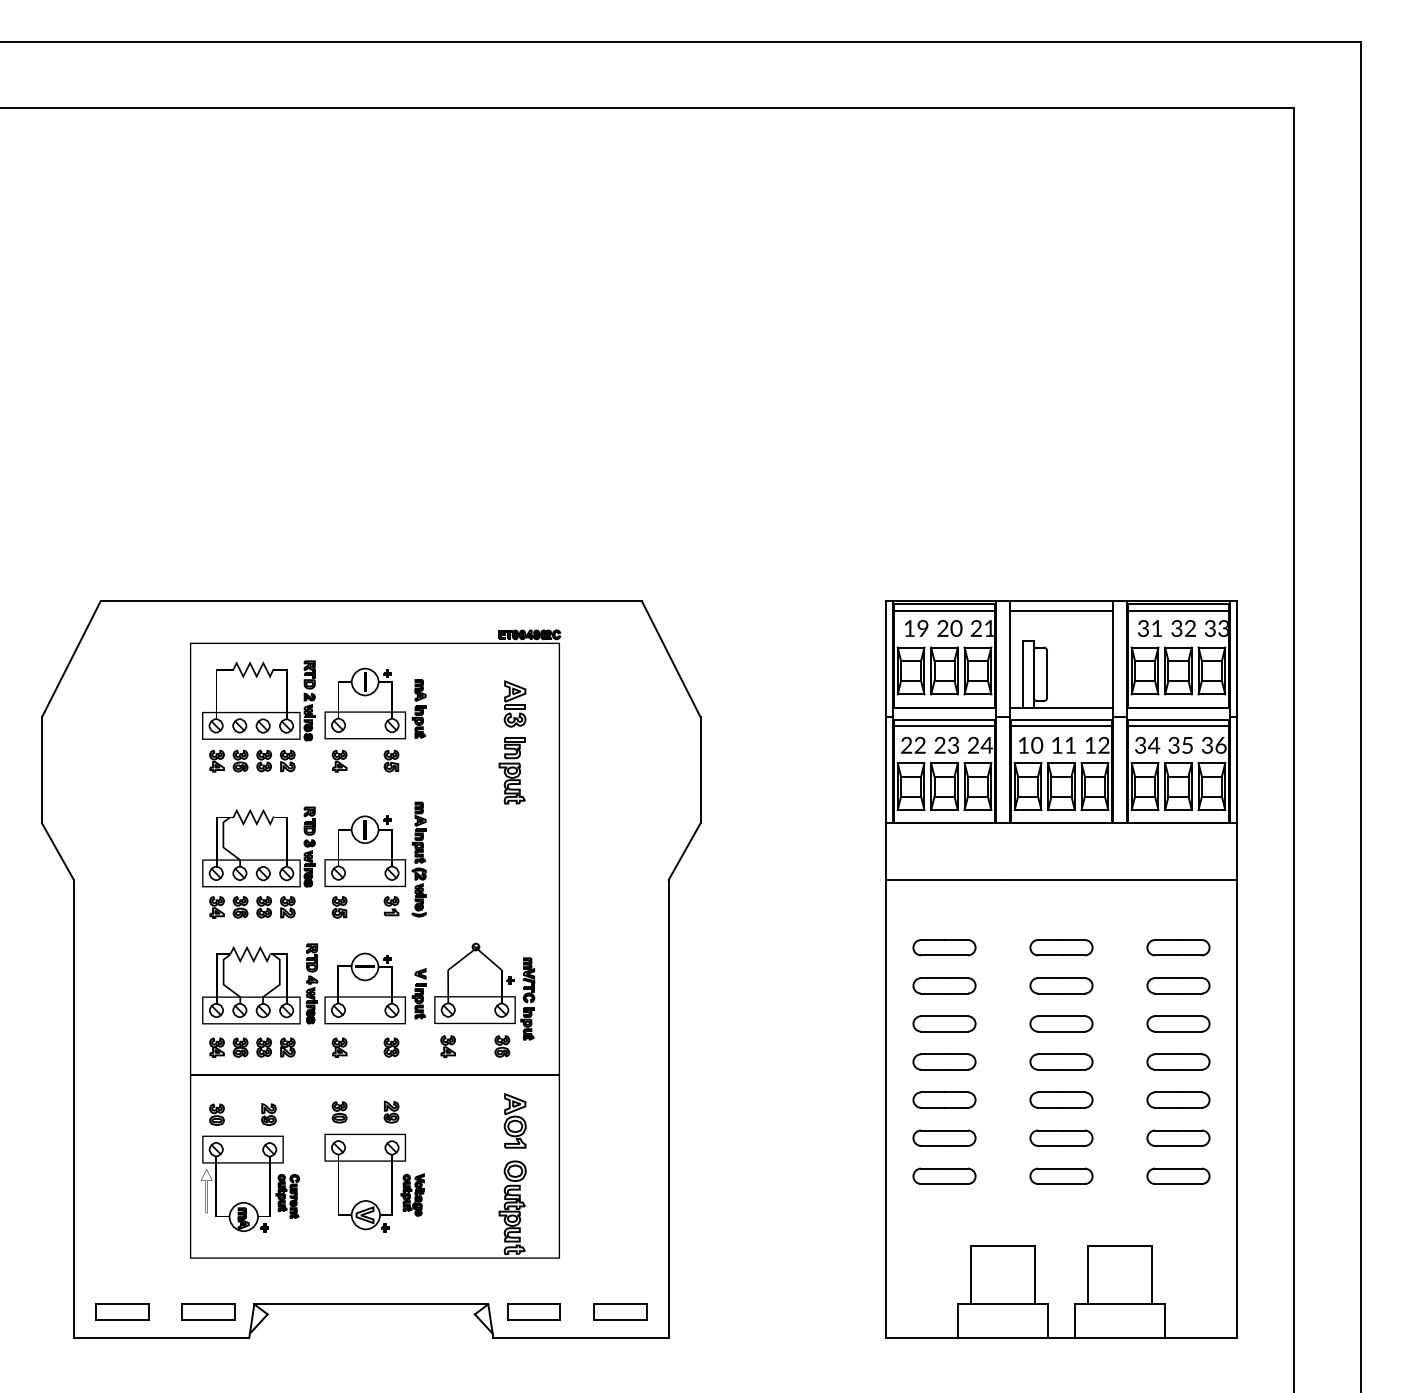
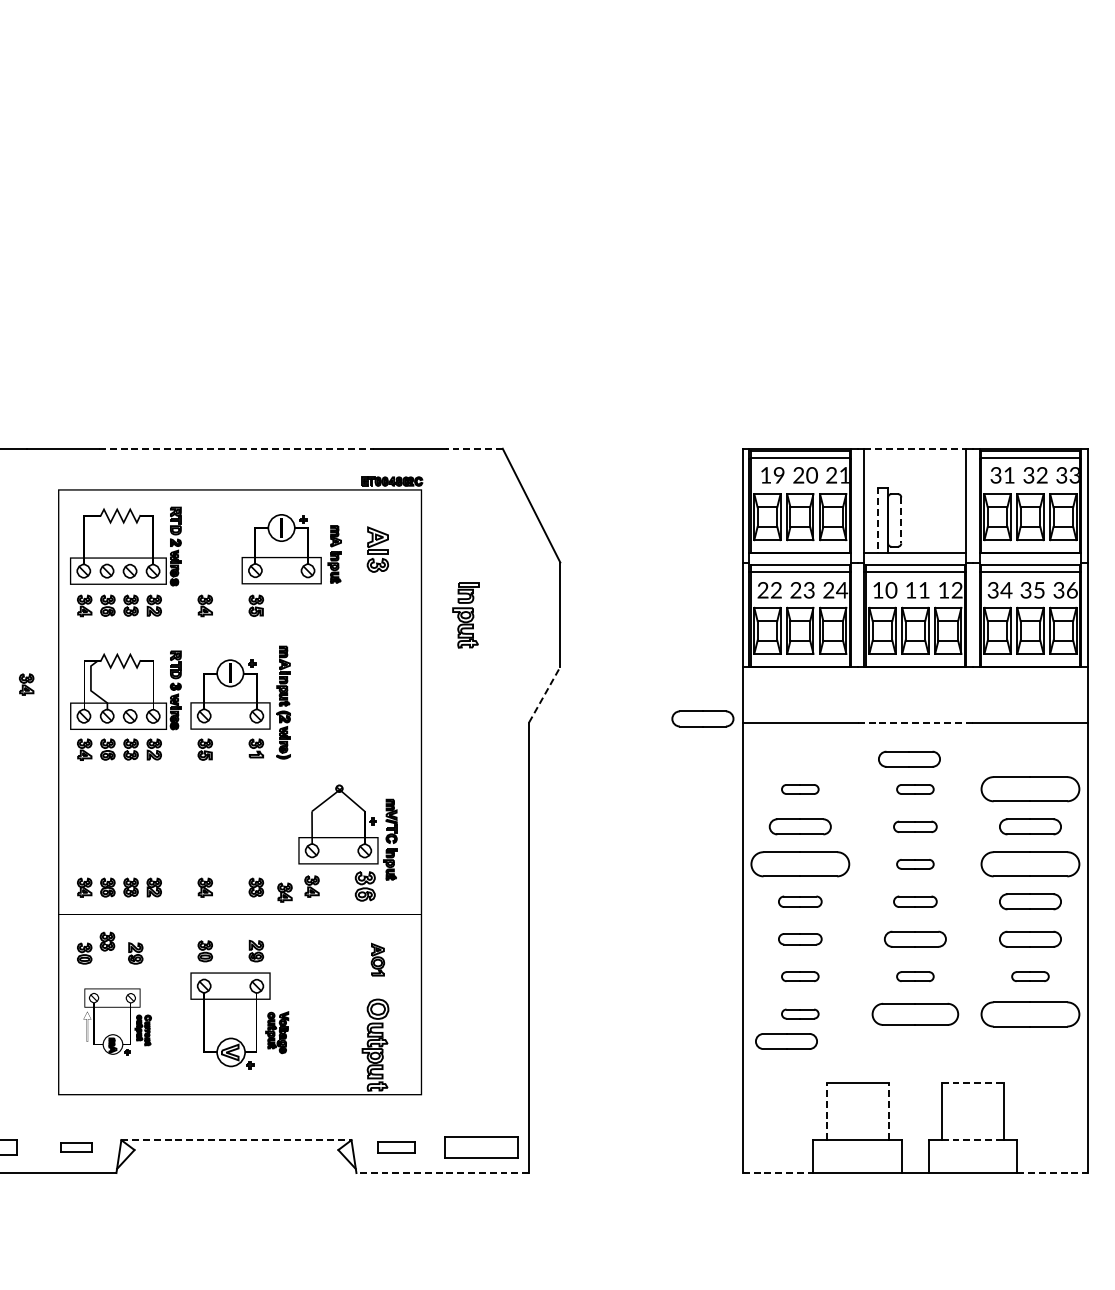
line: (371, 601) -> (236, 448), solid -> dashed
line: (613, 601) -> (474, 448), solid -> dashed
line: (1061, 601) -> (915, 448), solid -> dashed
line: (1061, 611) -> (915, 458), removed
line: (1023, 674) -> (878, 520), solid -> dashed
line: (1047, 674) -> (901, 520), solid -> dashed
part: (375, 703) -> (291, 549), moved
part: (511, 770) -> (464, 615), moved
part: (157, 840) -> (26, 683), added
line: (684, 851) -> (544, 694), solid -> dashed
part: (845, 875) -> (702, 718), added
line: (1061, 879) -> (915, 722), solid -> dashed
part: (1055, 916) -> (909, 758), added
part: (944, 947) -> (800, 789), size x0.6
part: (1061, 947) -> (915, 789), size x0.6
part: (1178, 947) -> (1030, 789), size x1.6
part: (314, 983) -> (180, 824), removed
part: (1061, 985) -> (915, 826), size x0.7
part: (944, 1023) -> (800, 863), size x1.6
part: (1061, 1023) -> (915, 863), size x0.6
part: (1178, 1023) -> (1030, 863), size x1.6
part: (502, 1046) -> (365, 886), size x1.4
part: (420, 1052) -> (284, 892), added
part: (944, 1061) -> (800, 901), size x0.7
part: (1061, 1061) -> (915, 901), size x0.7
part: (944, 1099) -> (800, 938), size x0.7
part: (239, 1102) -> (106, 941), added
part: (514, 1120) -> (377, 959), size x0.6
part: (944, 1137) -> (800, 976), size x0.6
part: (1061, 1137) -> (915, 976), size x0.6
part: (1178, 1137) -> (1030, 976), size x0.6
part: (944, 1175) -> (800, 1013), size x0.6
part: (1061, 1175) -> (915, 1013), size x1.4
part: (1178, 1175) -> (1030, 1013), size x1.6
part: (250, 1183) -> (117, 1021), size x0.7
part: (930, 1203) -> (786, 1040), added
line: (1119, 1246) -> (972, 1083), solid -> dashed
line: (971, 1274) -> (826, 1110), solid -> dashed
line: (1034, 1274) -> (888, 1110), solid -> dashed
line: (371, 1304) -> (236, 1140), solid -> dashed
line: (1119, 1304) -> (972, 1140), solid -> dashed
part: (208, 1311) -> (76, 1147), size x0.6
part: (533, 1311) -> (396, 1147), size x0.7
part: (620, 1311) -> (481, 1147), size x1.4
line: (581, 1337) -> (443, 1172), solid -> dashed
line: (921, 1337) -> (777, 1172), solid -> dashed
line: (1201, 1337) -> (1053, 1172), solid -> dashed

